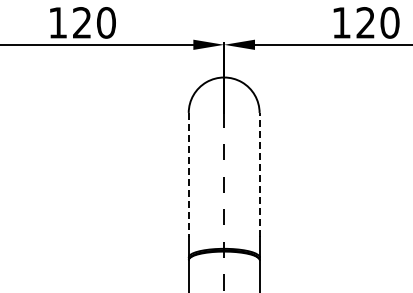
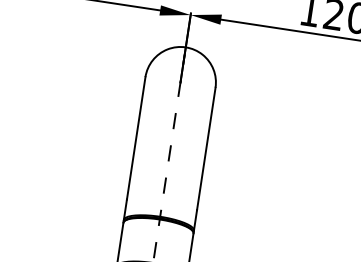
line: (188, 174) -> (136, 137), dashed -> solid
line: (259, 174) -> (206, 148), dashed -> solid

